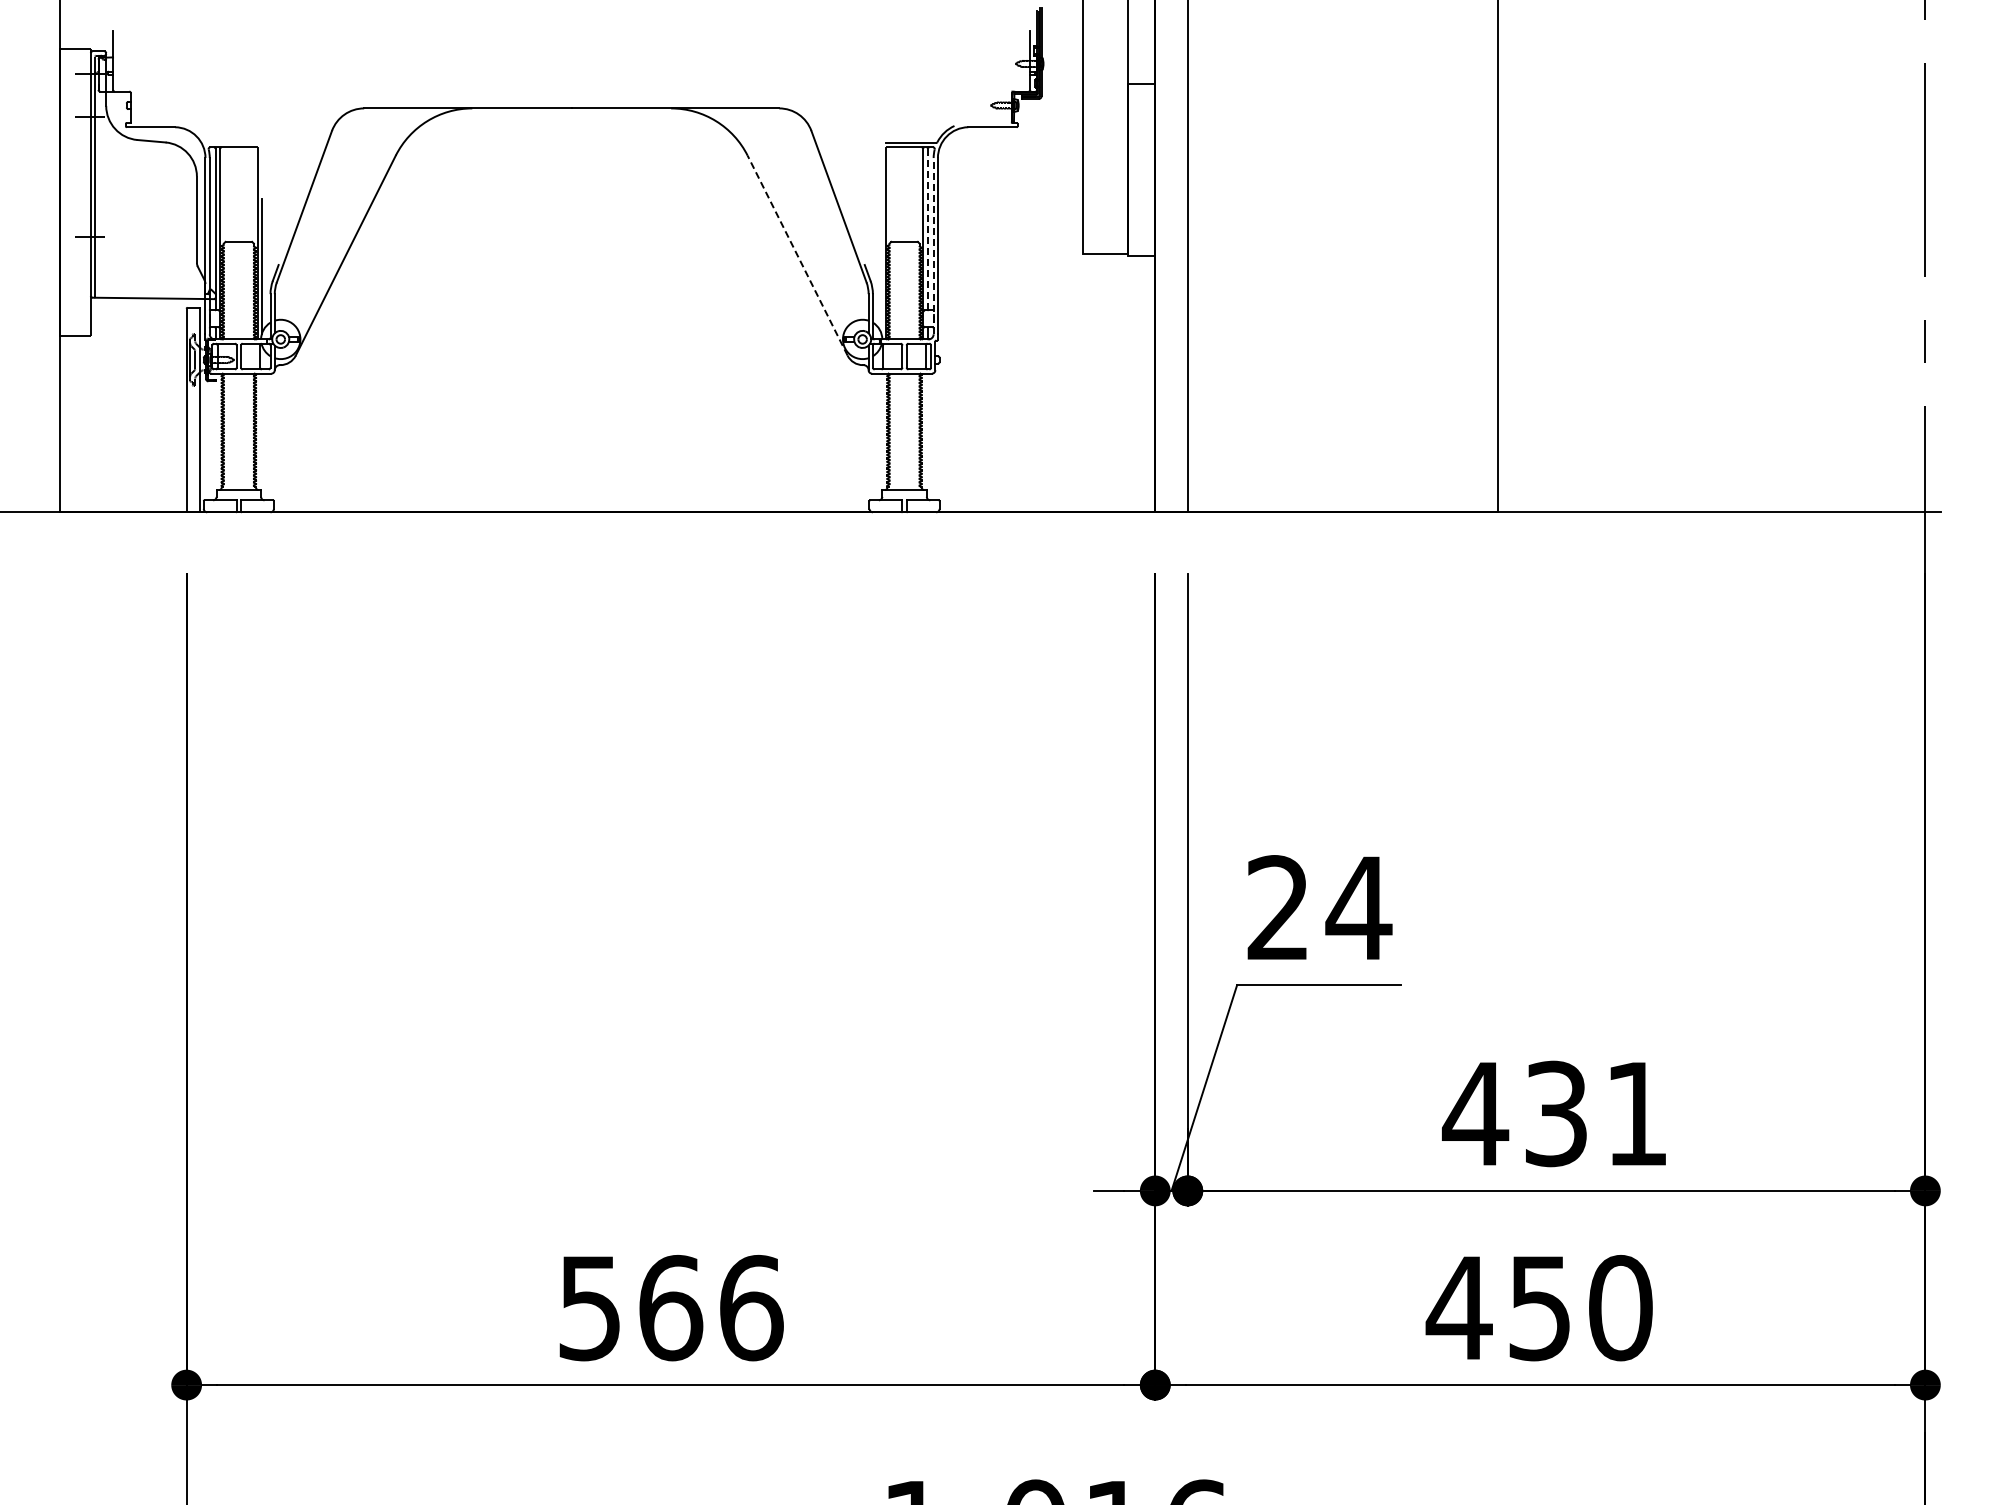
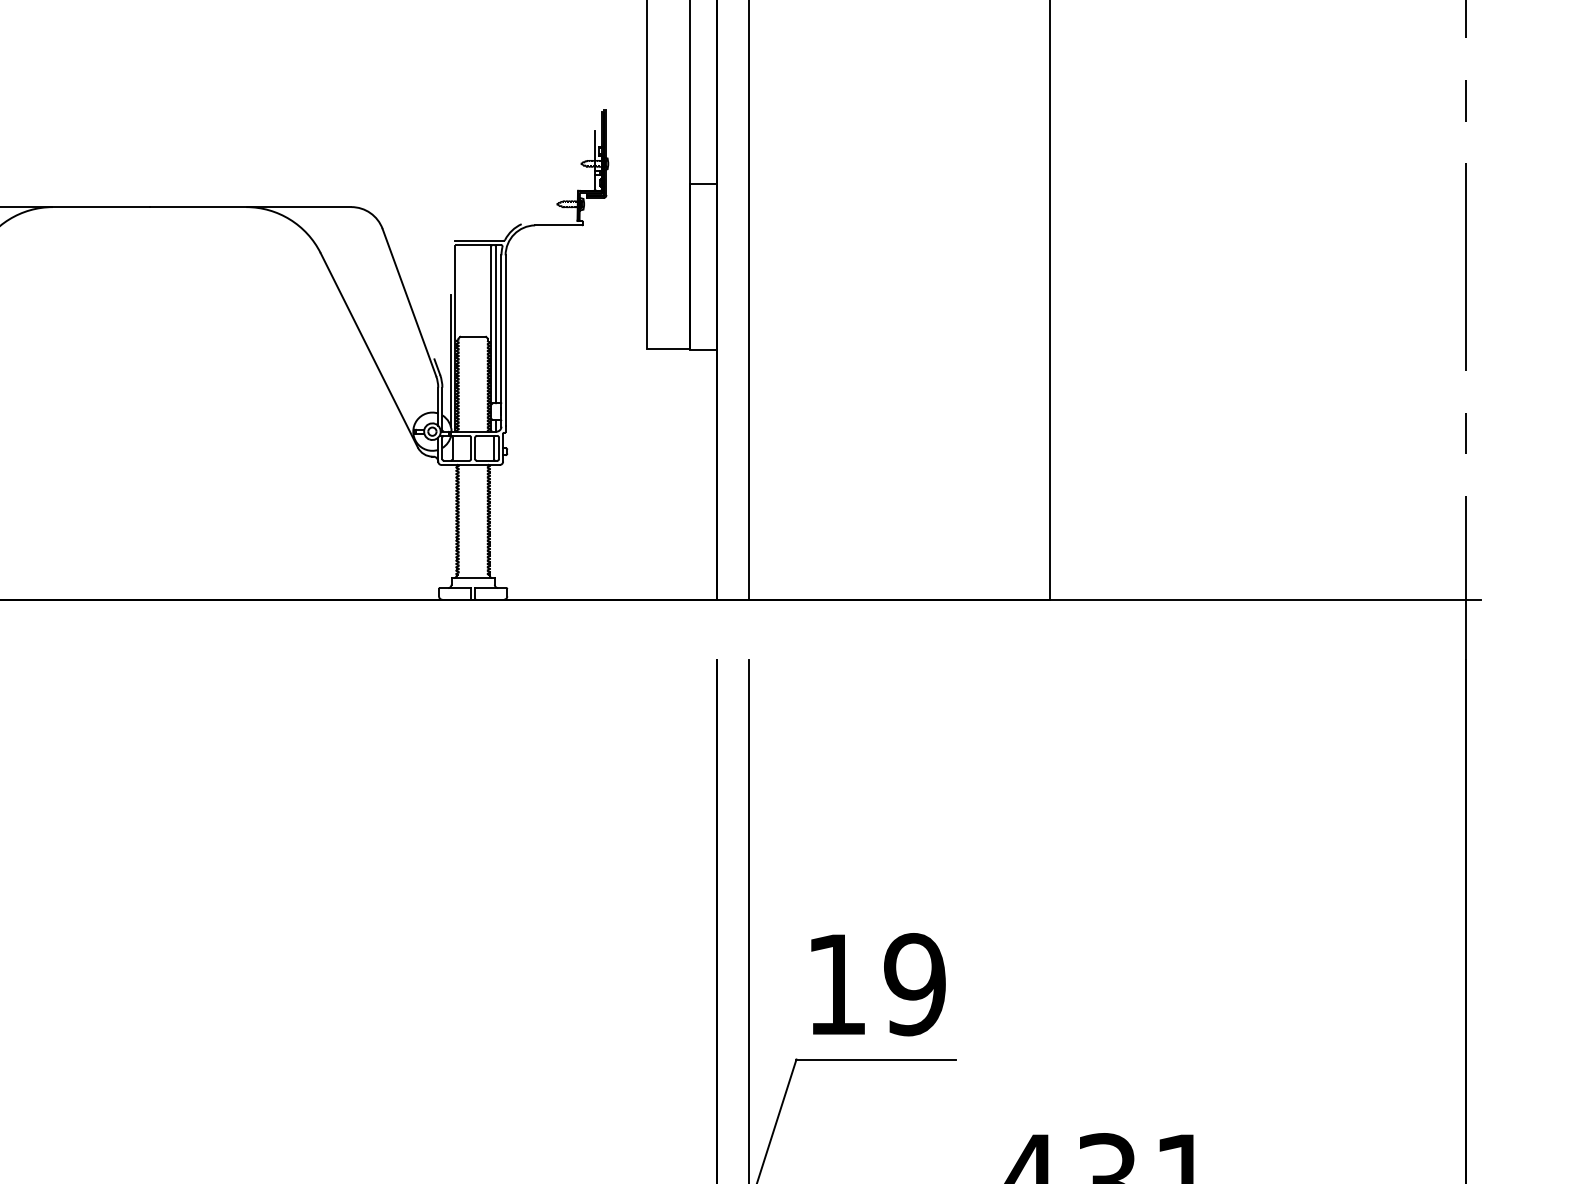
line: (927, 229) -> (495, 324), dashed -> solid
line: (933, 245) -> (501, 340), dashed -> solid
line: (797, 255) -> (369, 350), dashed -> solid
line: (881, 266) -> (450, 360), added
text: (1319, 908) -> (876, 984), 24 -> 19

